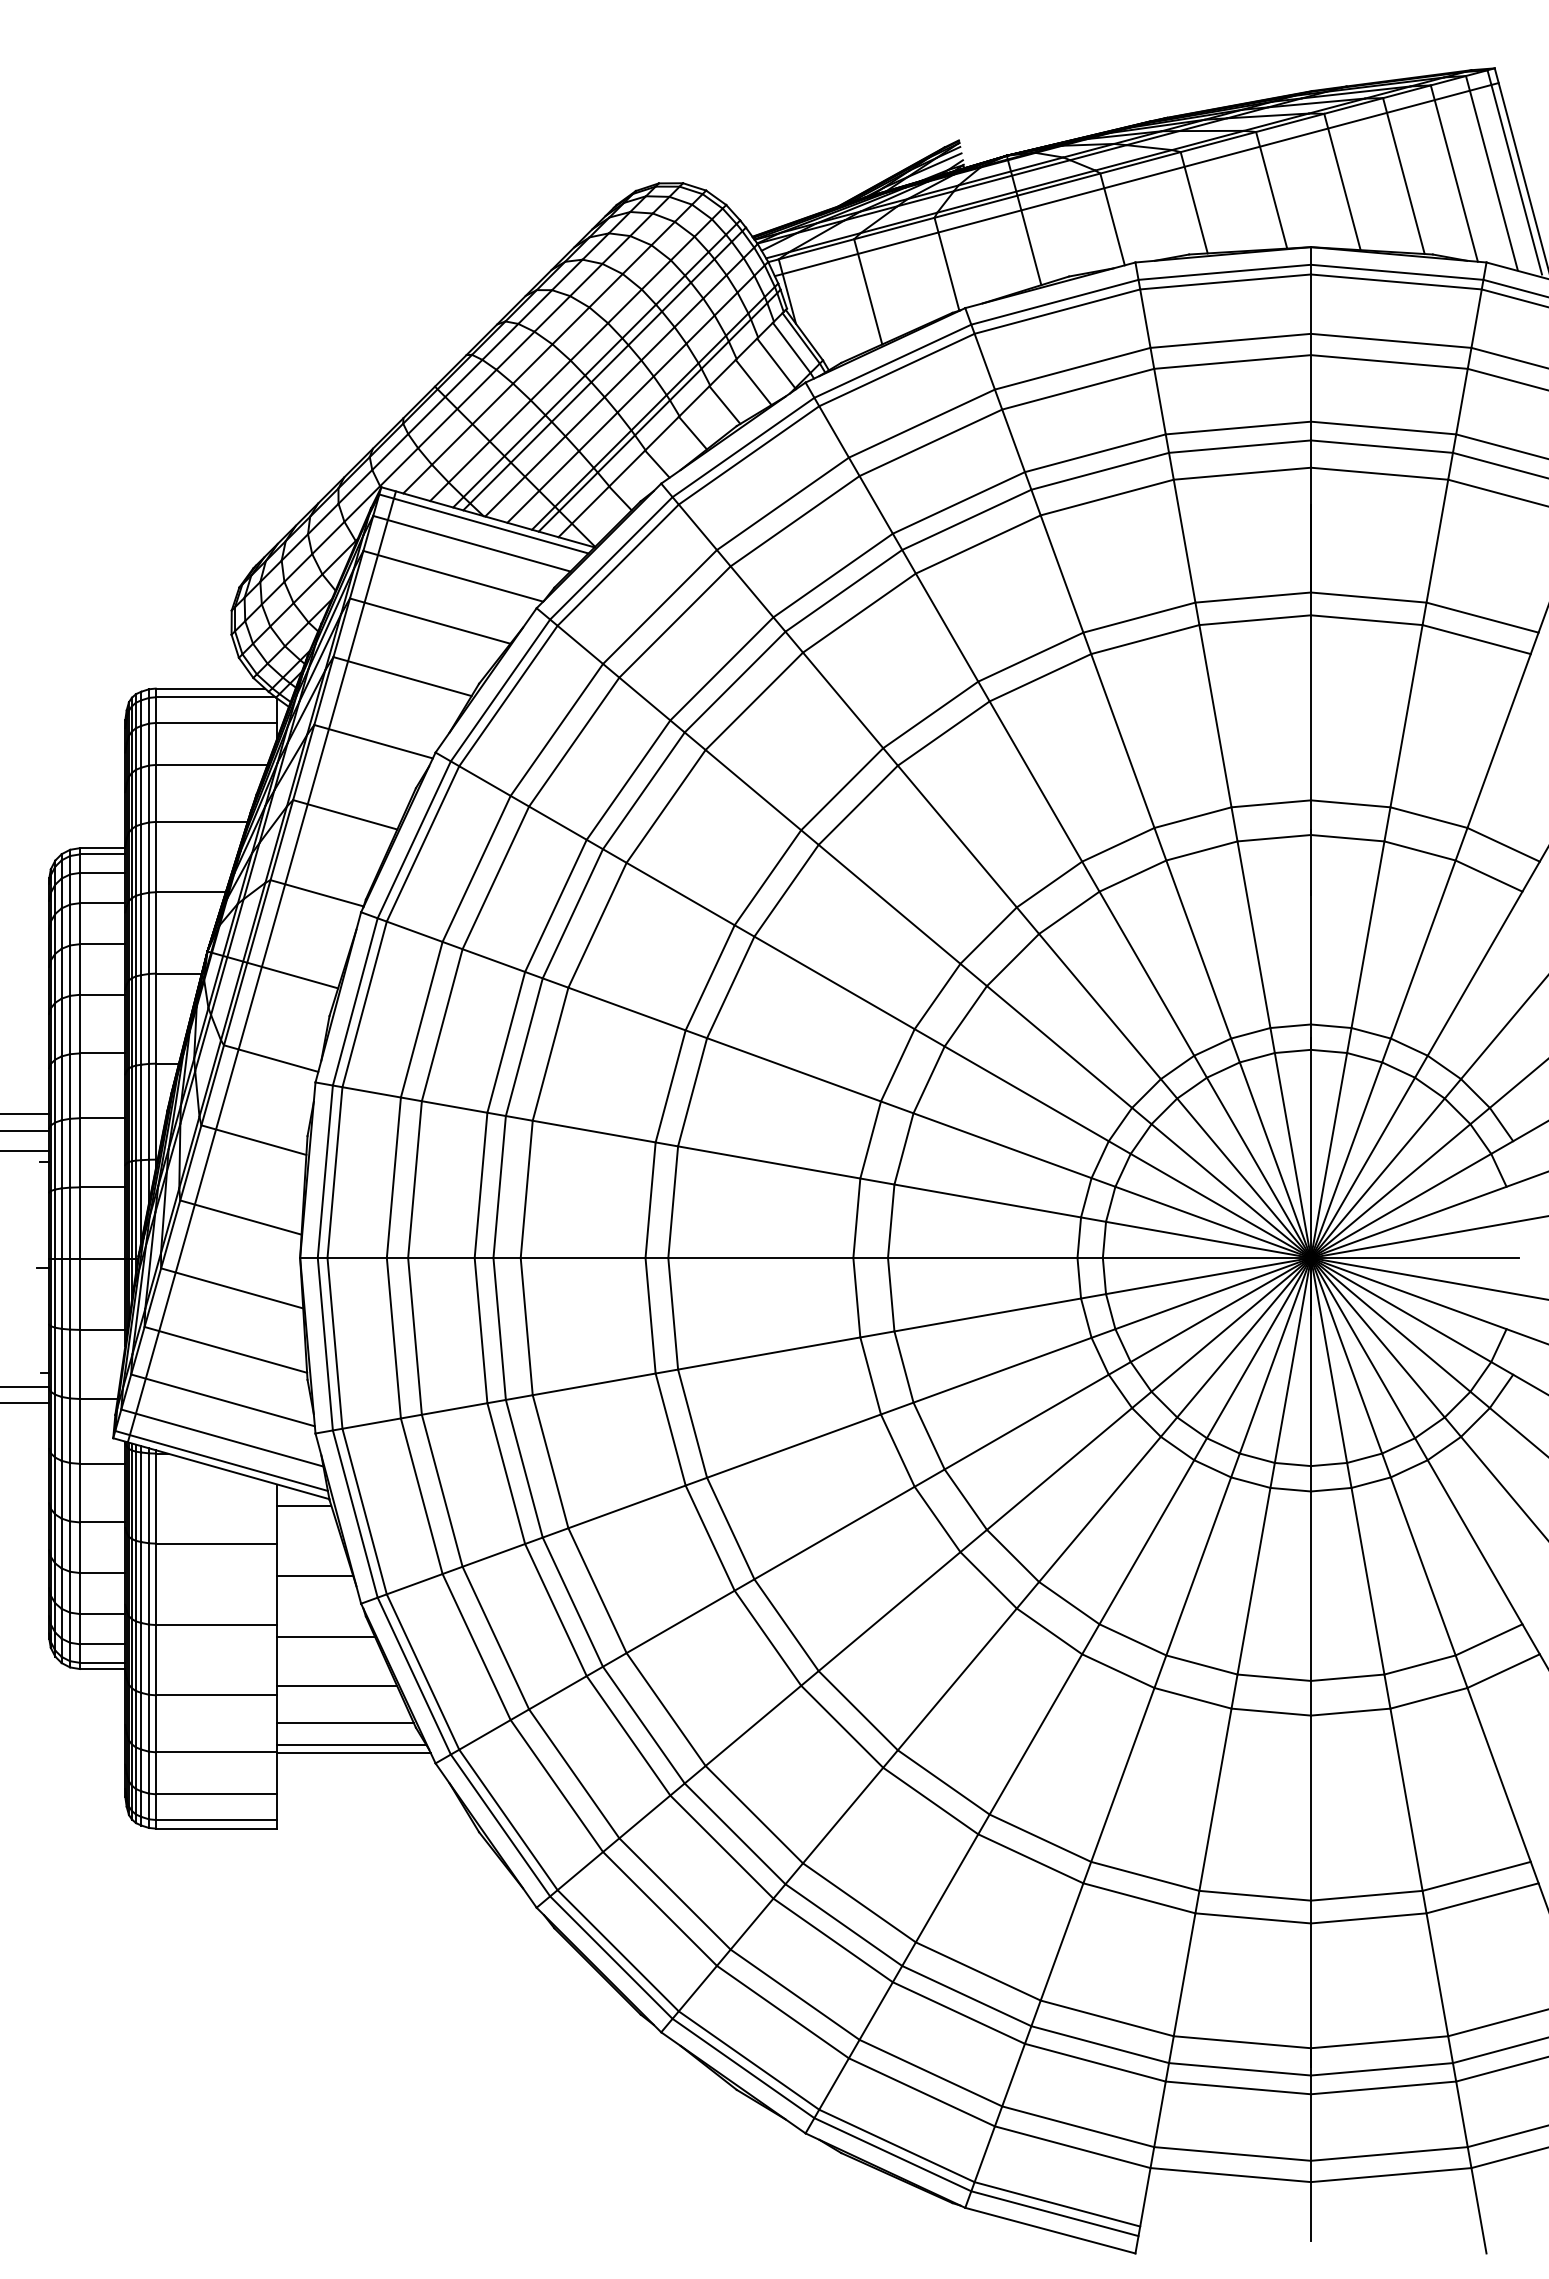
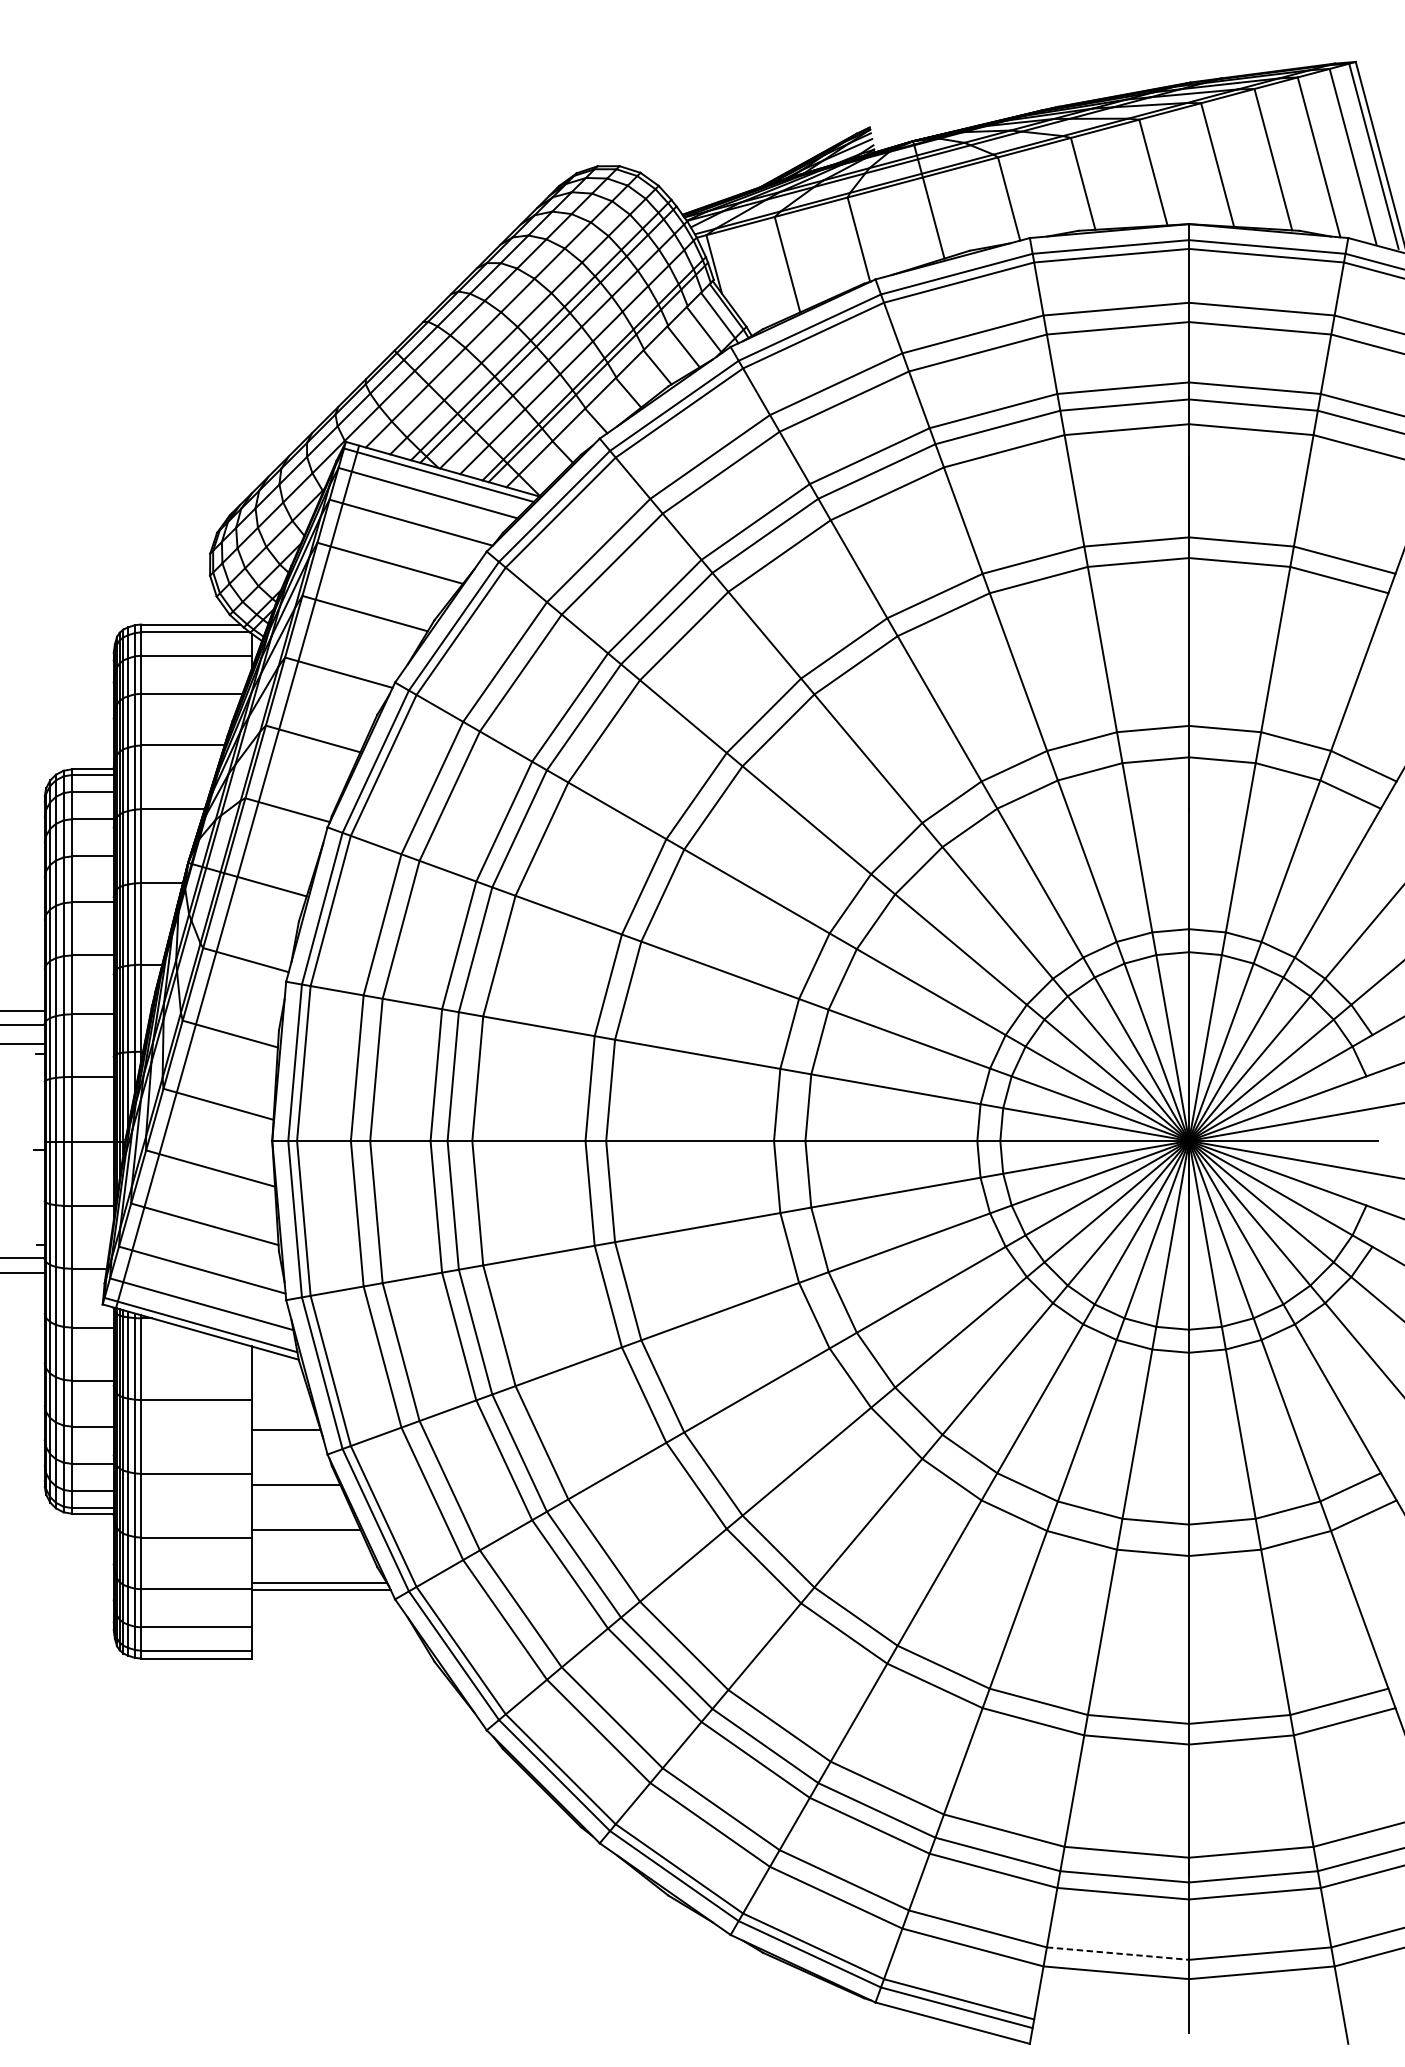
line: (1136, 179) -> (1030, 162), removed
line: (304, 1505) -> (276, 1365), removed
line: (345, 1722) -> (313, 1562), removed
line: (1232, 2153) -> (1117, 1953), solid -> dashed

